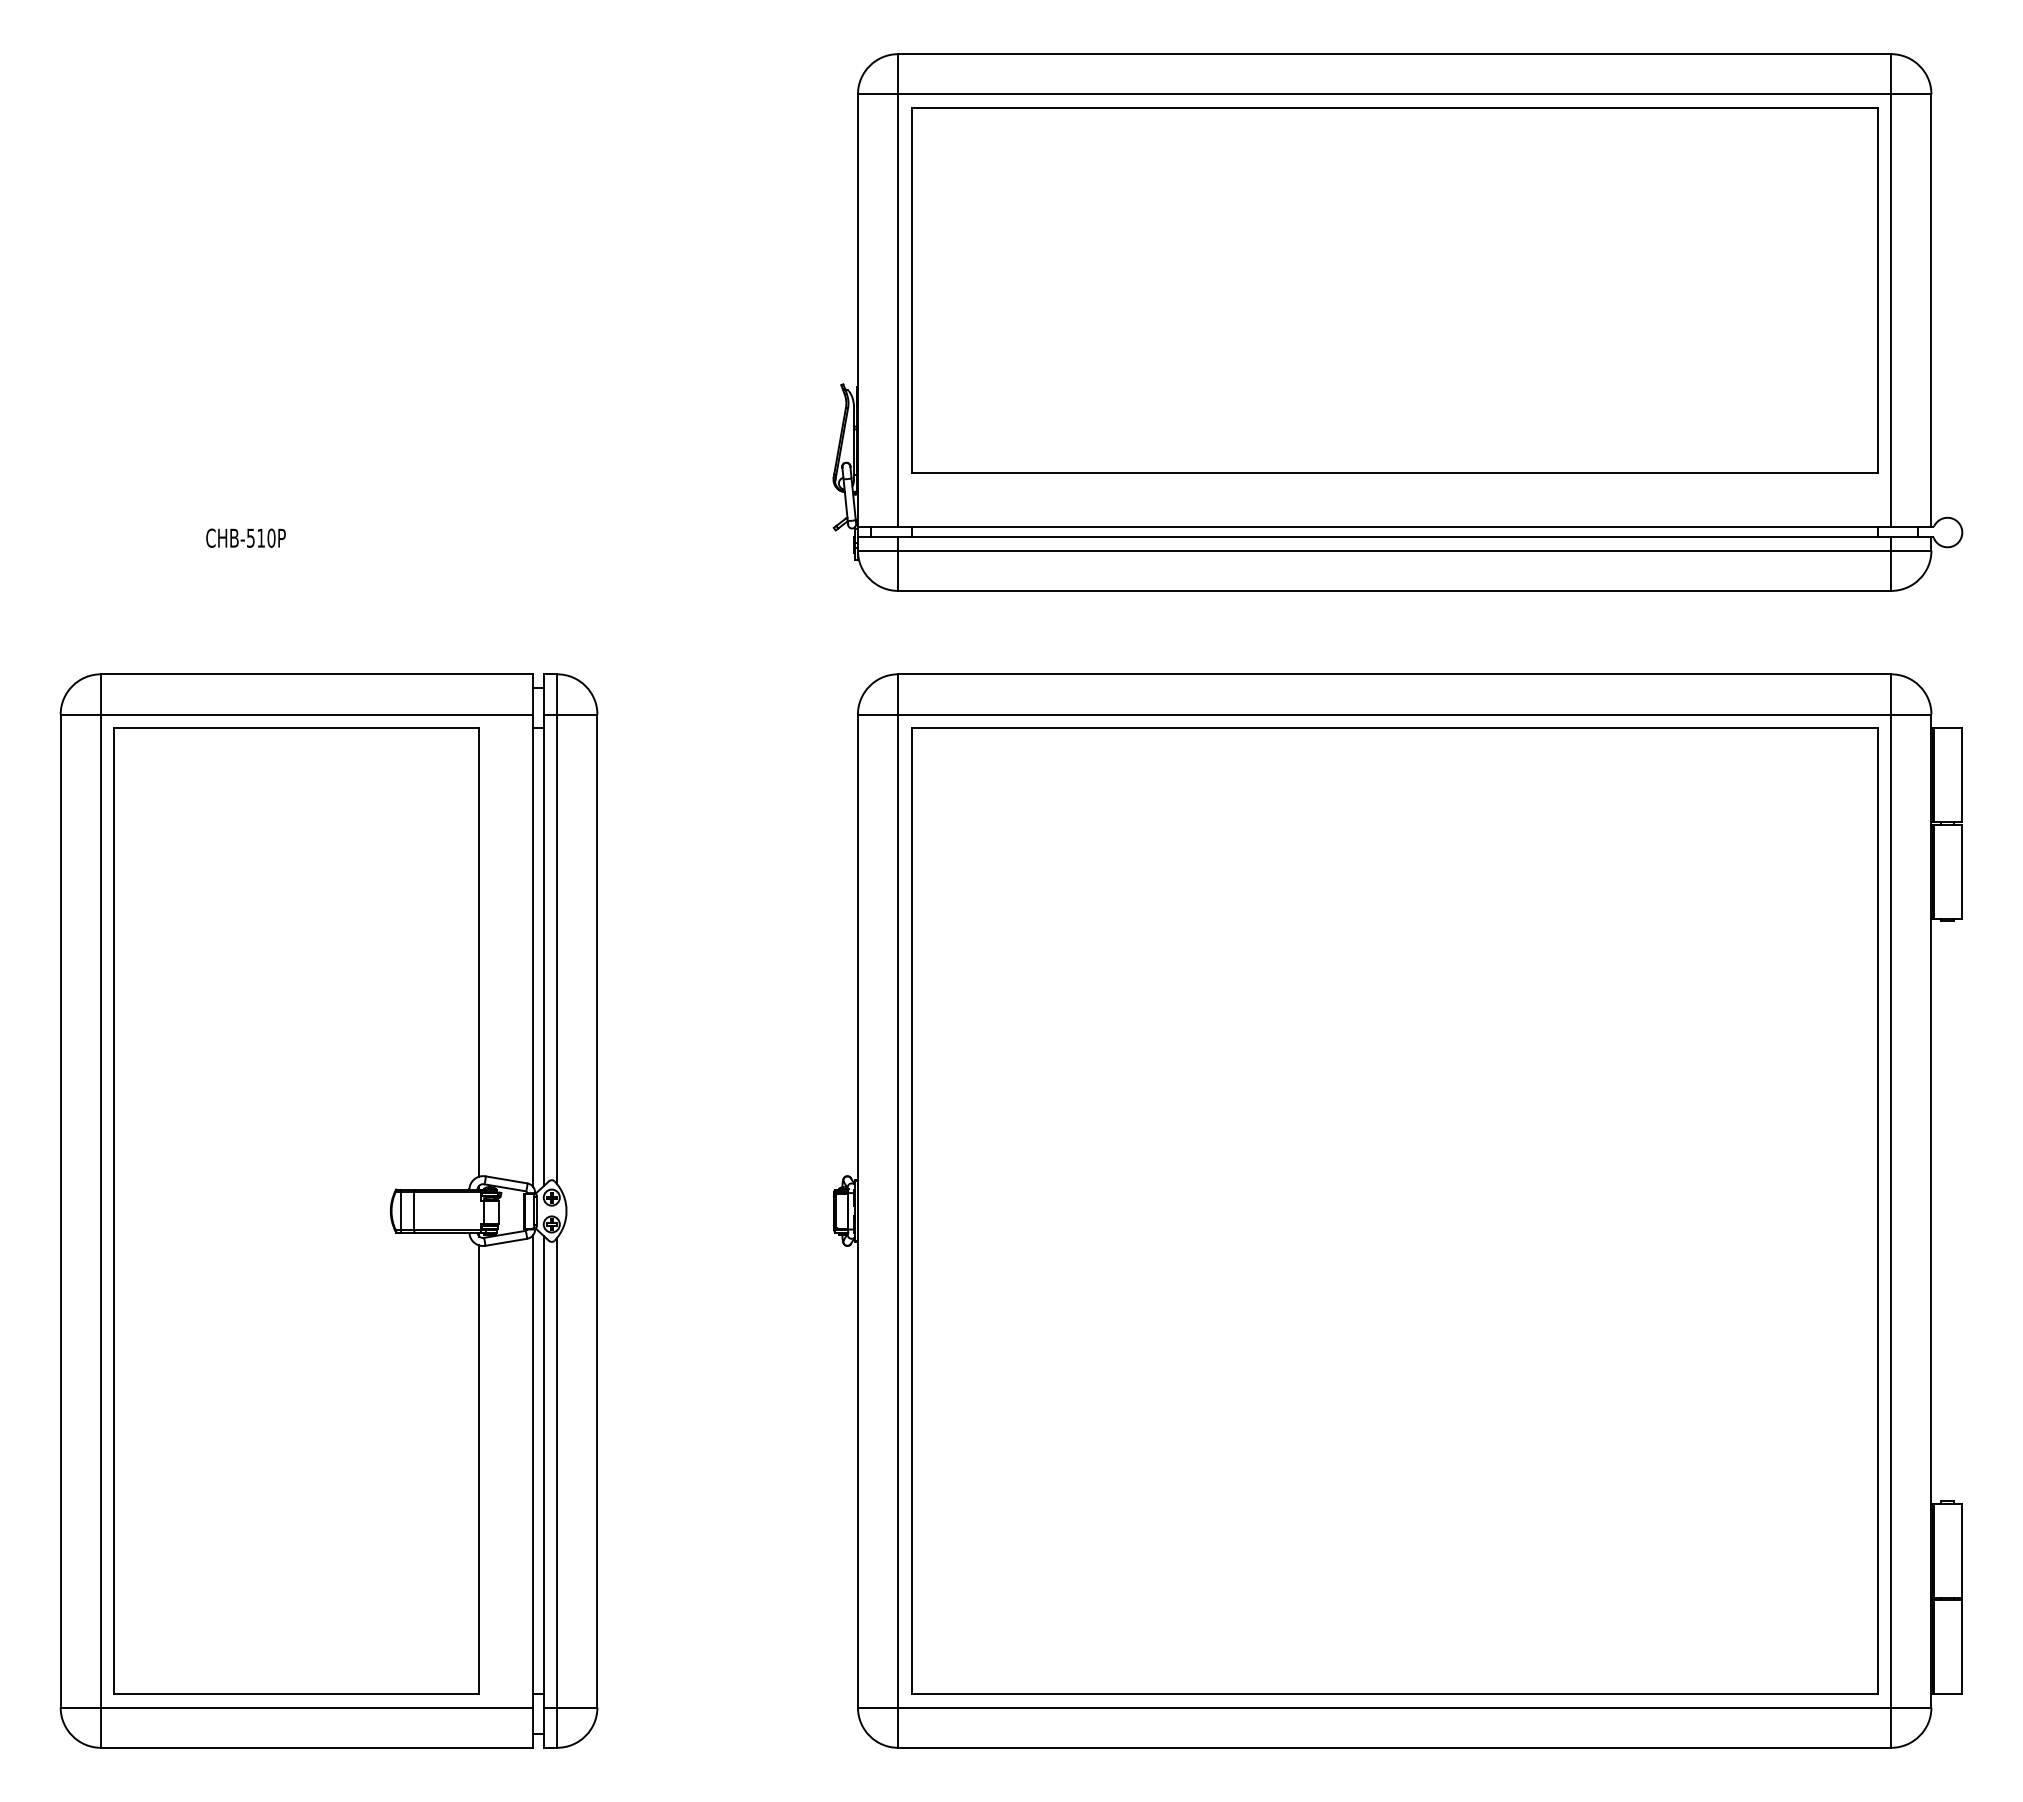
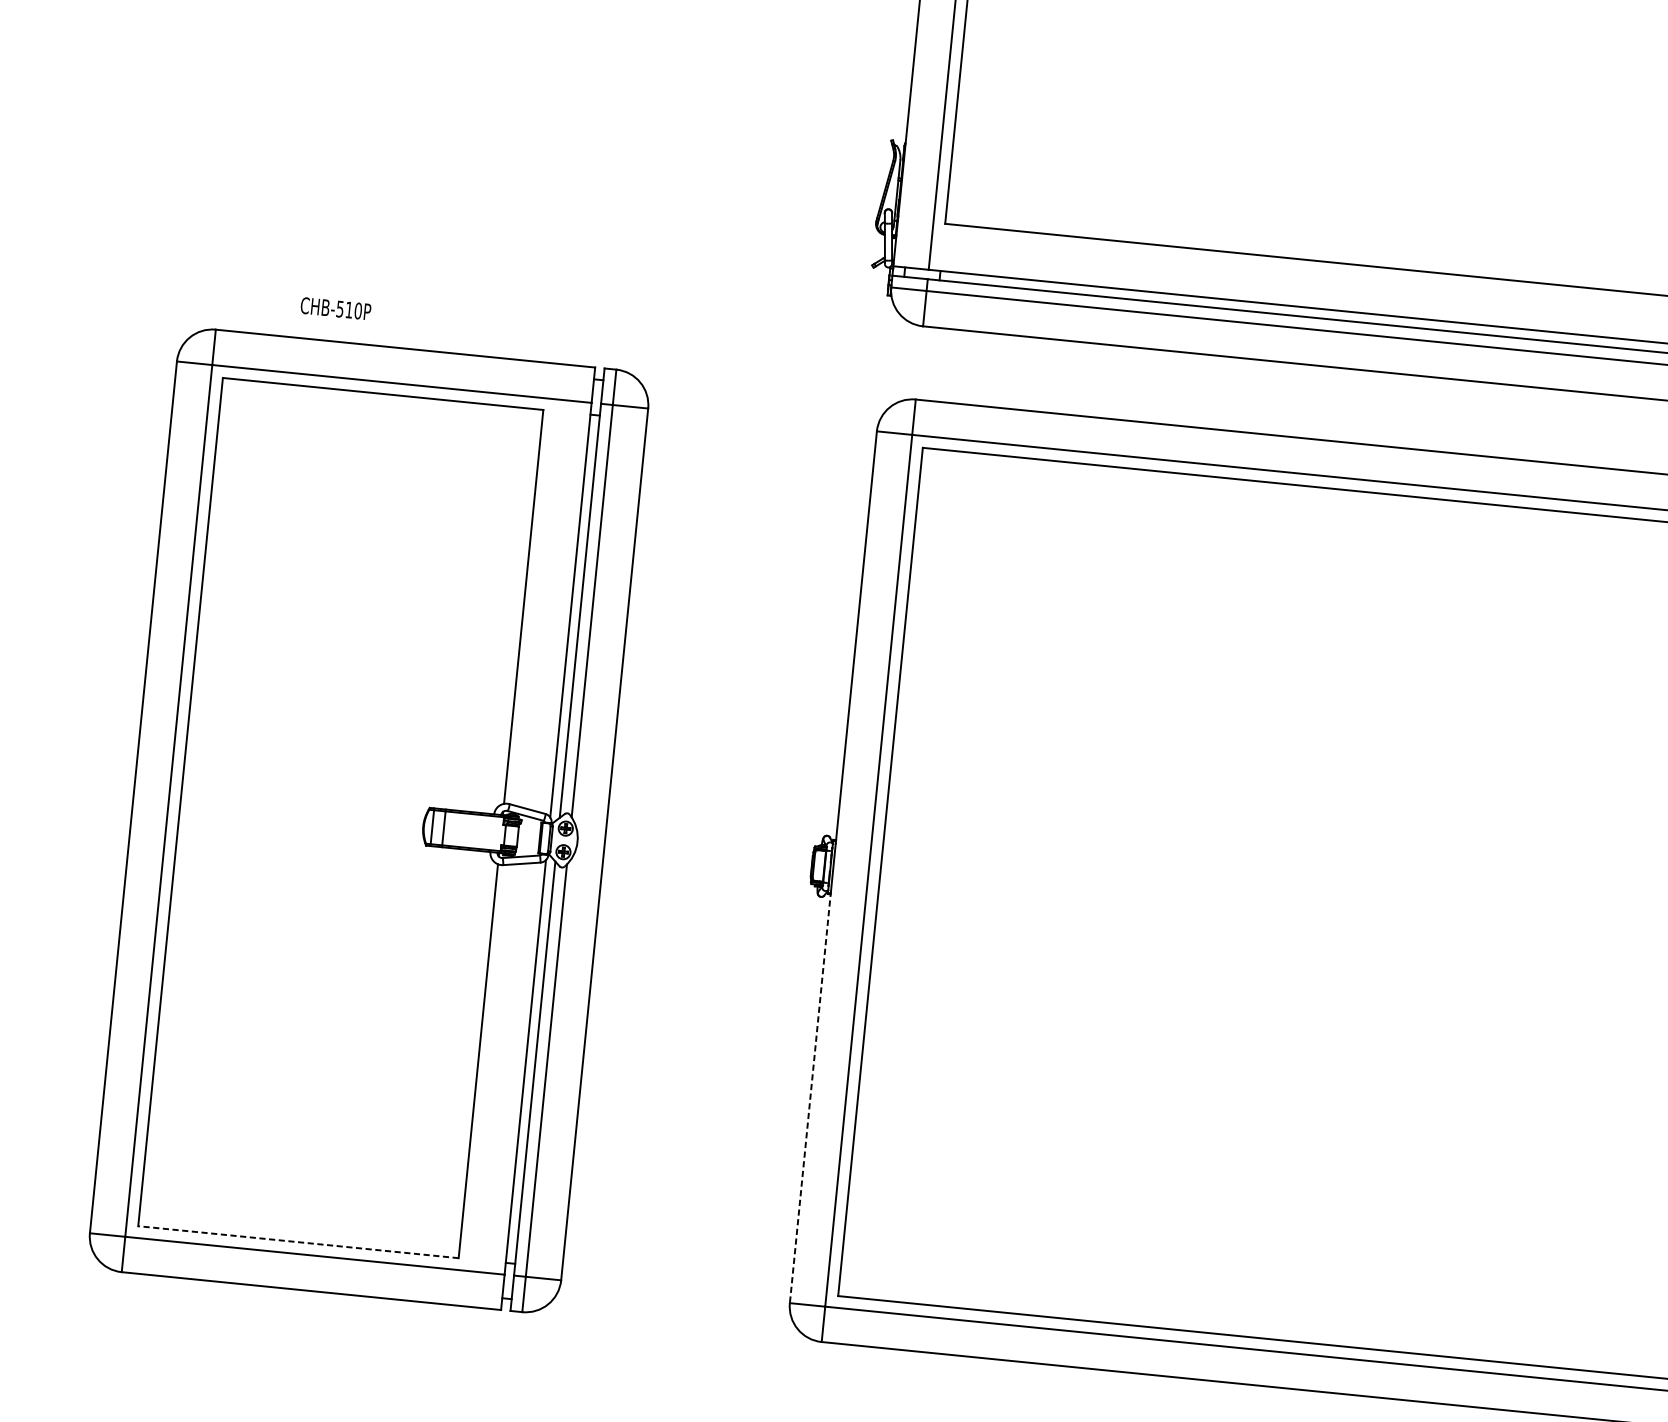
text: (245, 537) -> (335, 308), moved
line: (857, 1472) -> (810, 1096), solid -> dashed
line: (296, 1694) -> (298, 1242), solid -> dashed

